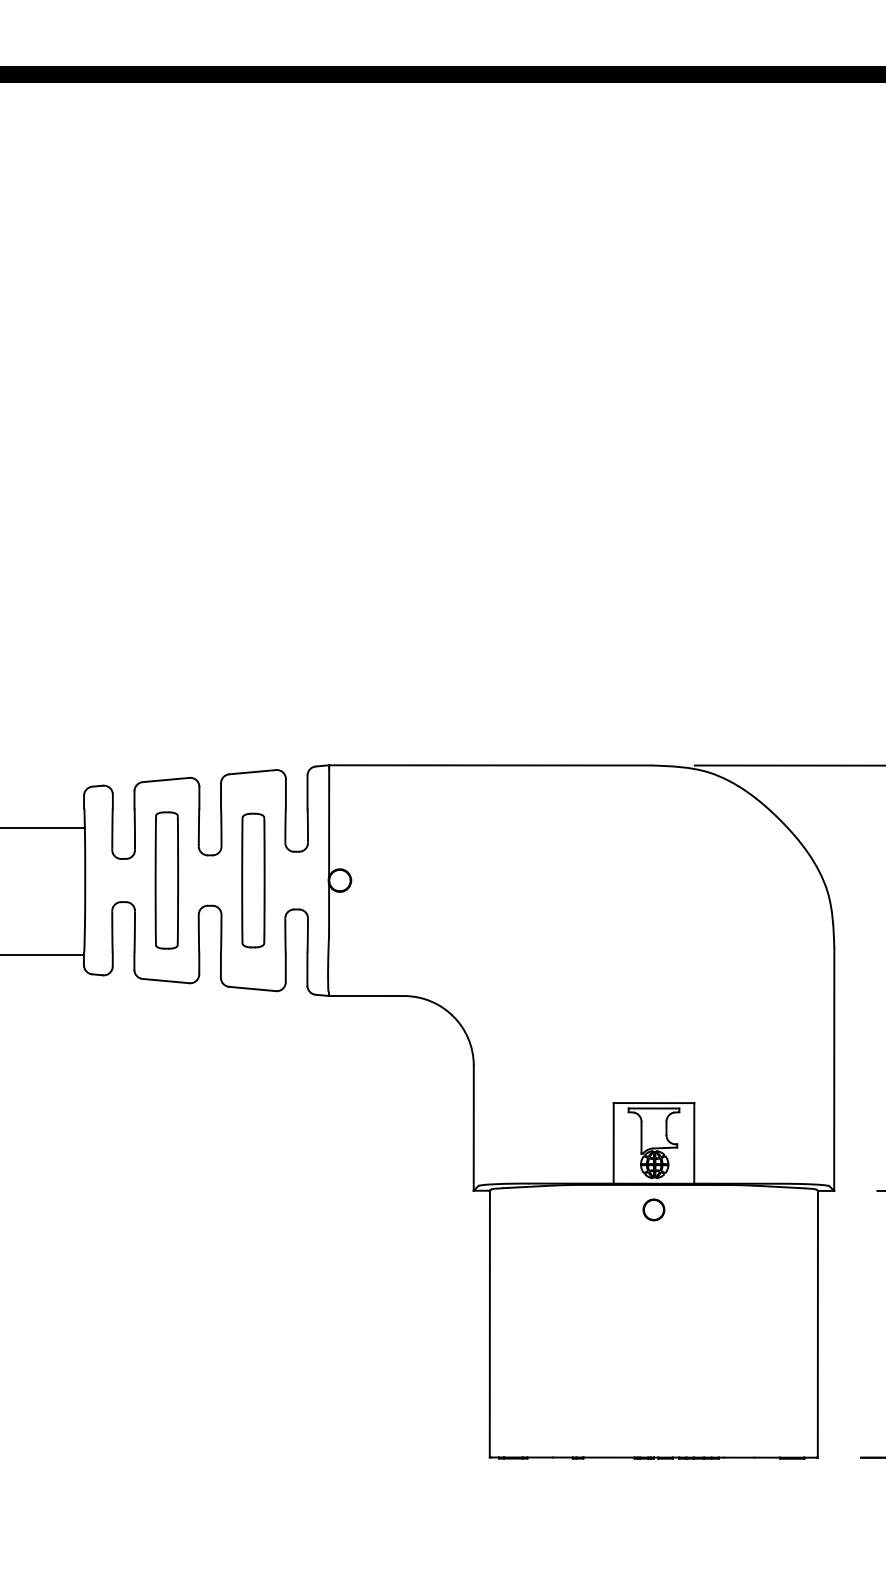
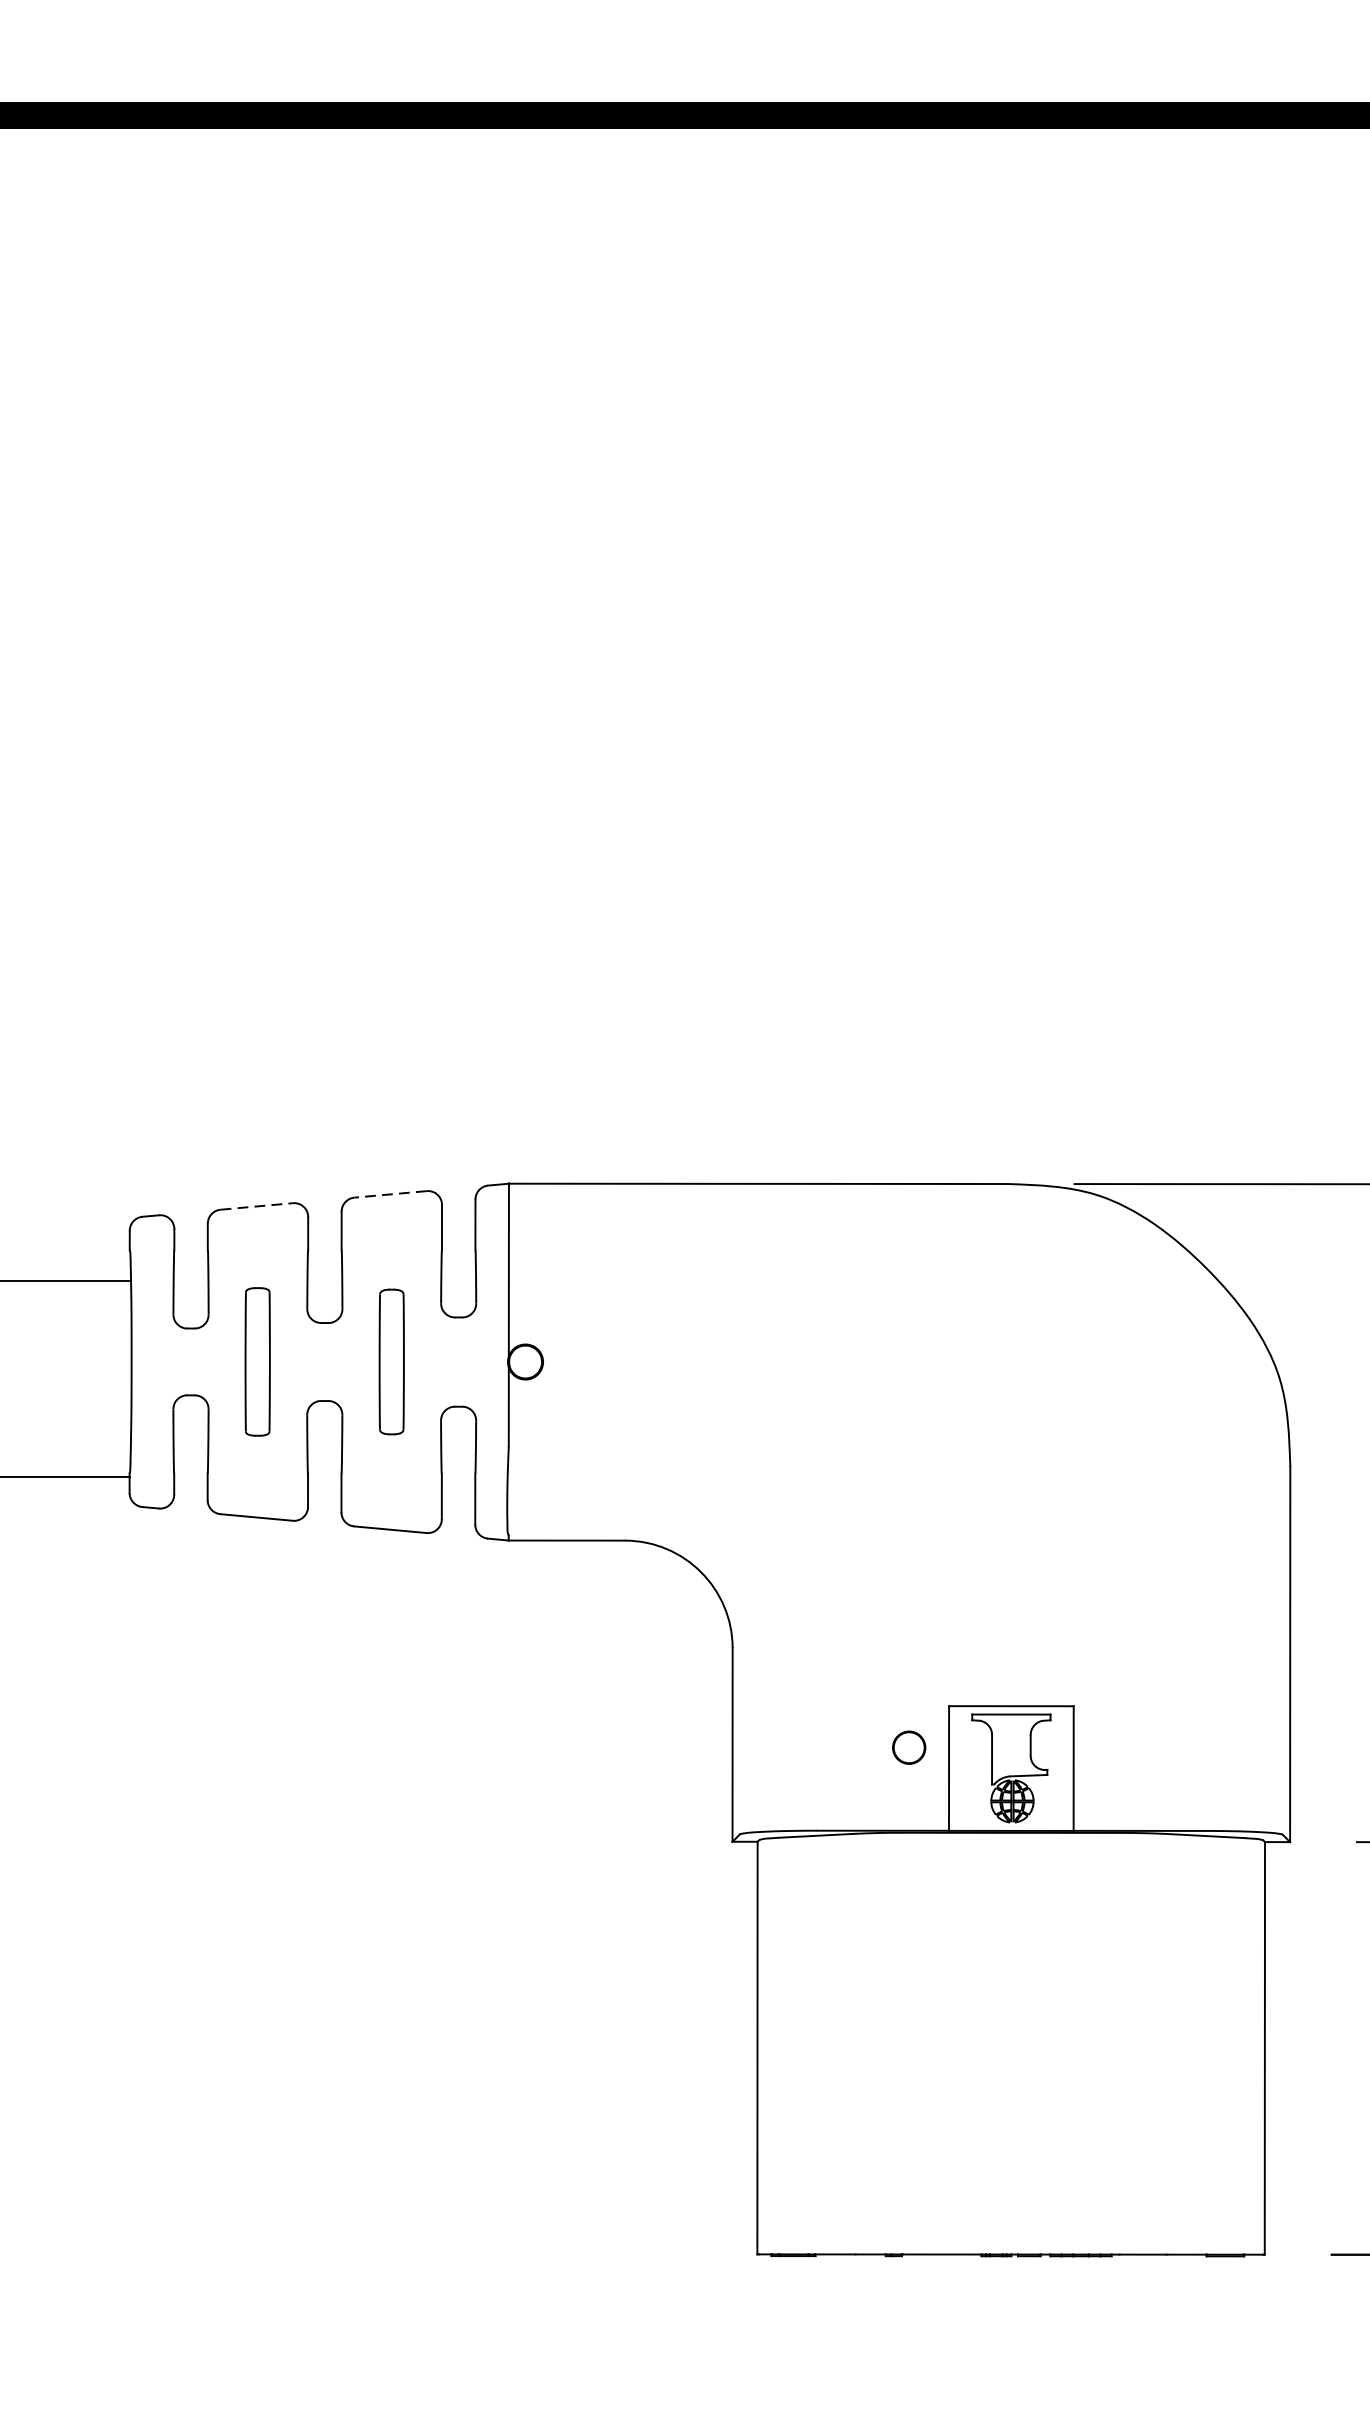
line: (252, 772) -> (390, 1194), solid -> dashed
line: (166, 779) -> (257, 1205), solid -> dashed
part: (166, 880) -> (257, 1361), size x0.7
part: (253, 880) -> (391, 1361), size x0.7
part: (653, 1209) -> (908, 1747), moved

